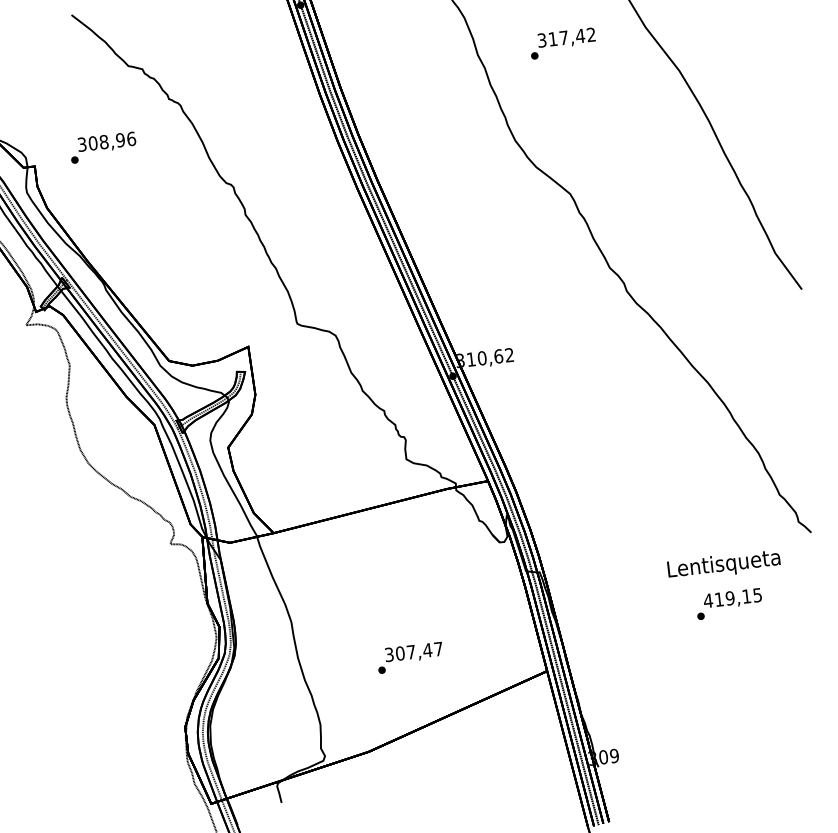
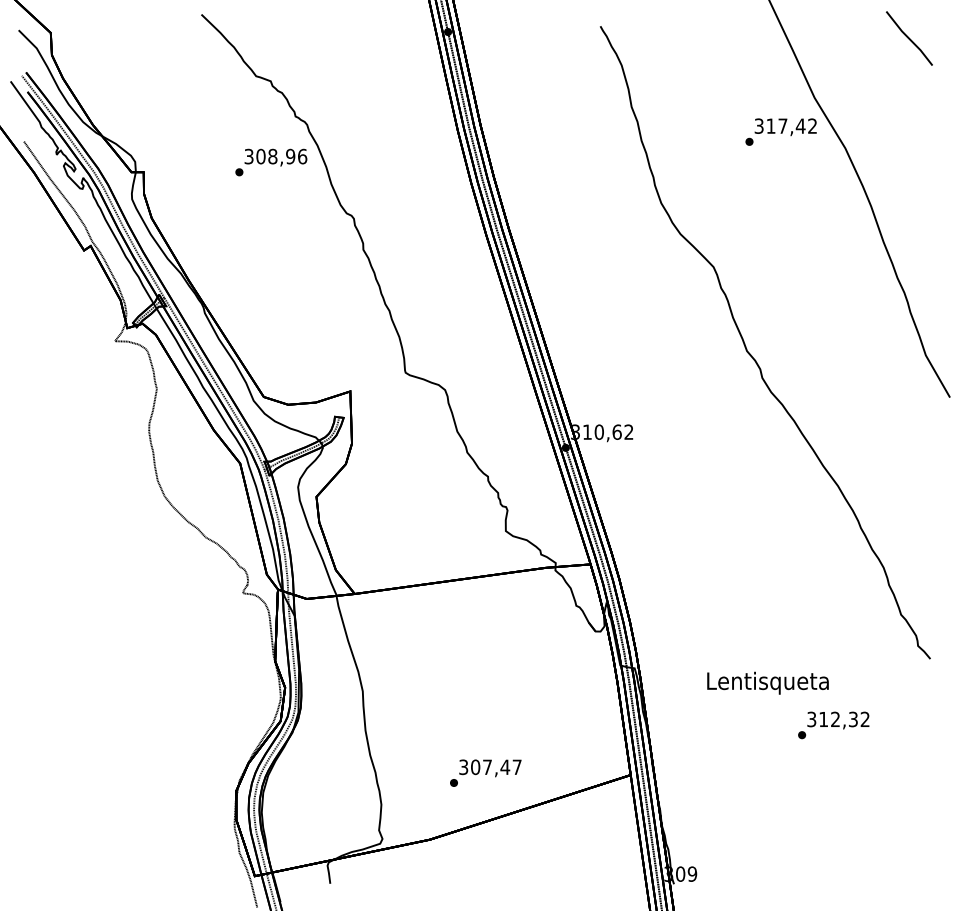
text: (562, 43) -> (780, 131), moved
text: (103, 147) -> (271, 162), moved
text: (723, 564) -> (767, 682), moved
text: (732, 598) -> (837, 719), 419,15 -> 312,32
text: (409, 657) -> (485, 772), moved

